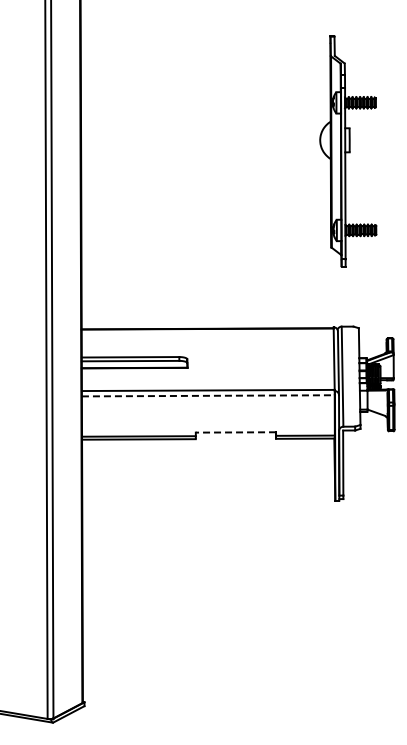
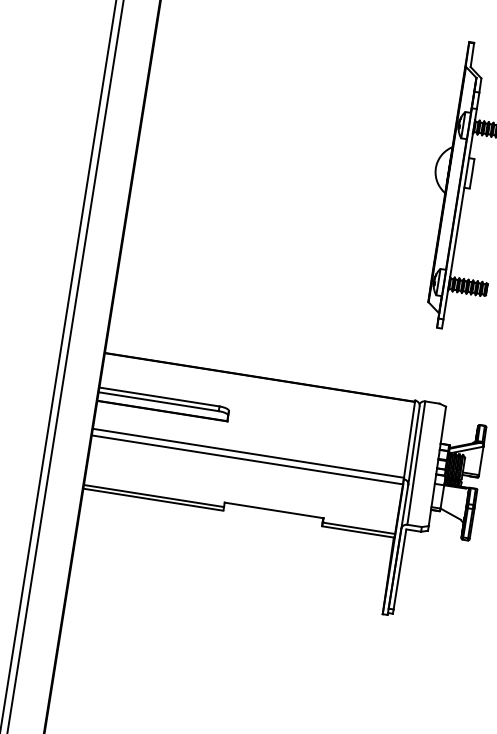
line: (208, 395) -> (247, 459), dashed -> solid
line: (235, 432) -> (273, 510), dashed -> solid

